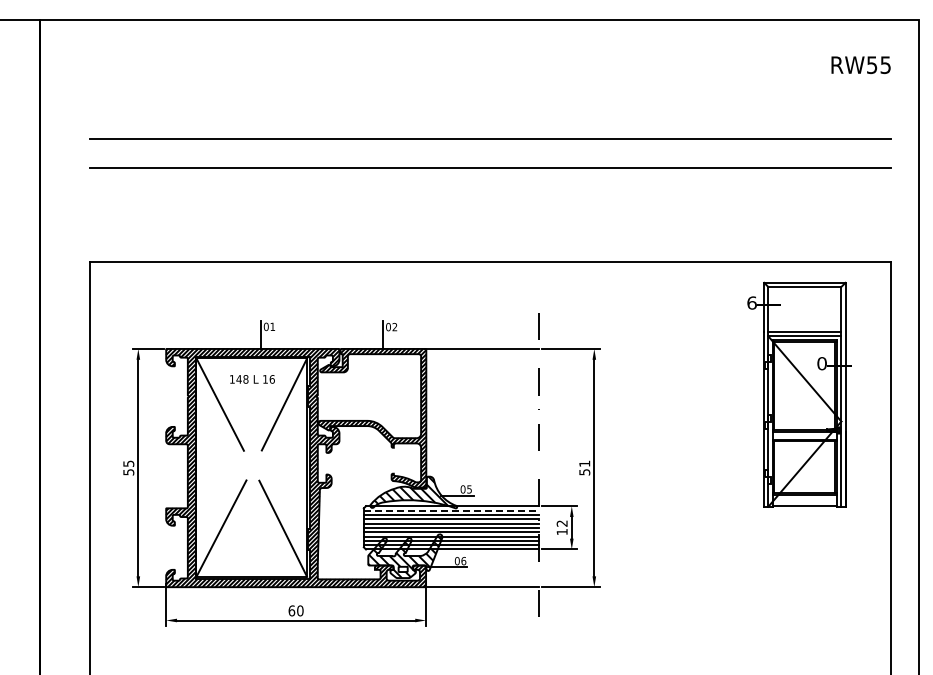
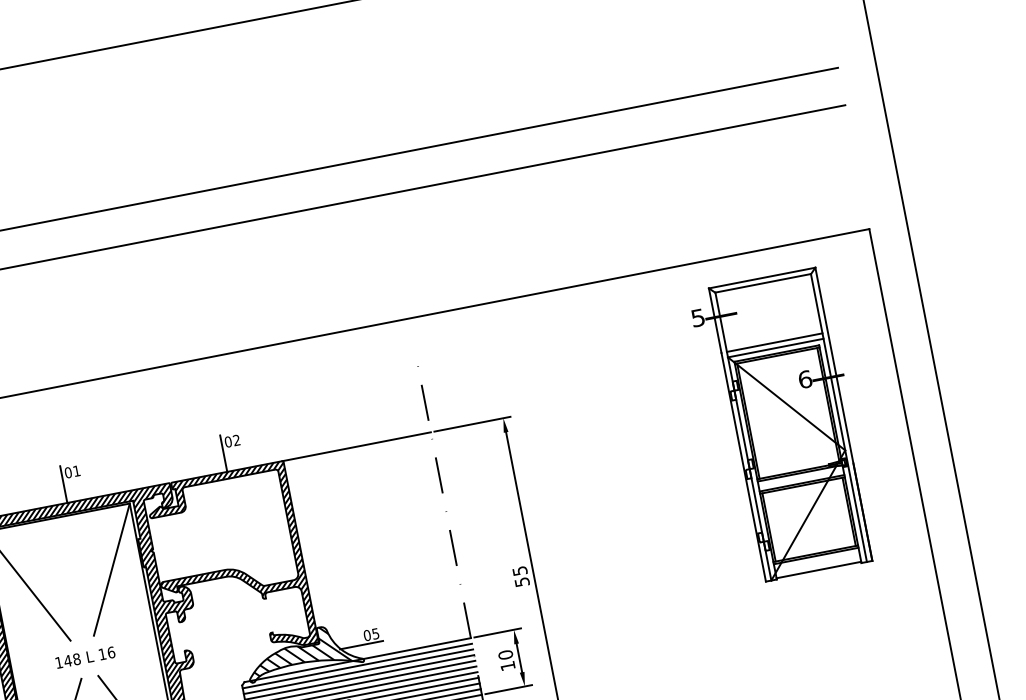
text: (751, 302) -> (697, 317), 6 -> 5
text: (821, 363) -> (804, 379), 0 -> 6
text: (252, 379) -> (85, 657), moved
text: (584, 463) -> (519, 570), 51 -> 55
line: (451, 510) -> (357, 666), dashed -> solid
text: (561, 523) -> (504, 655), 12 -> 10

